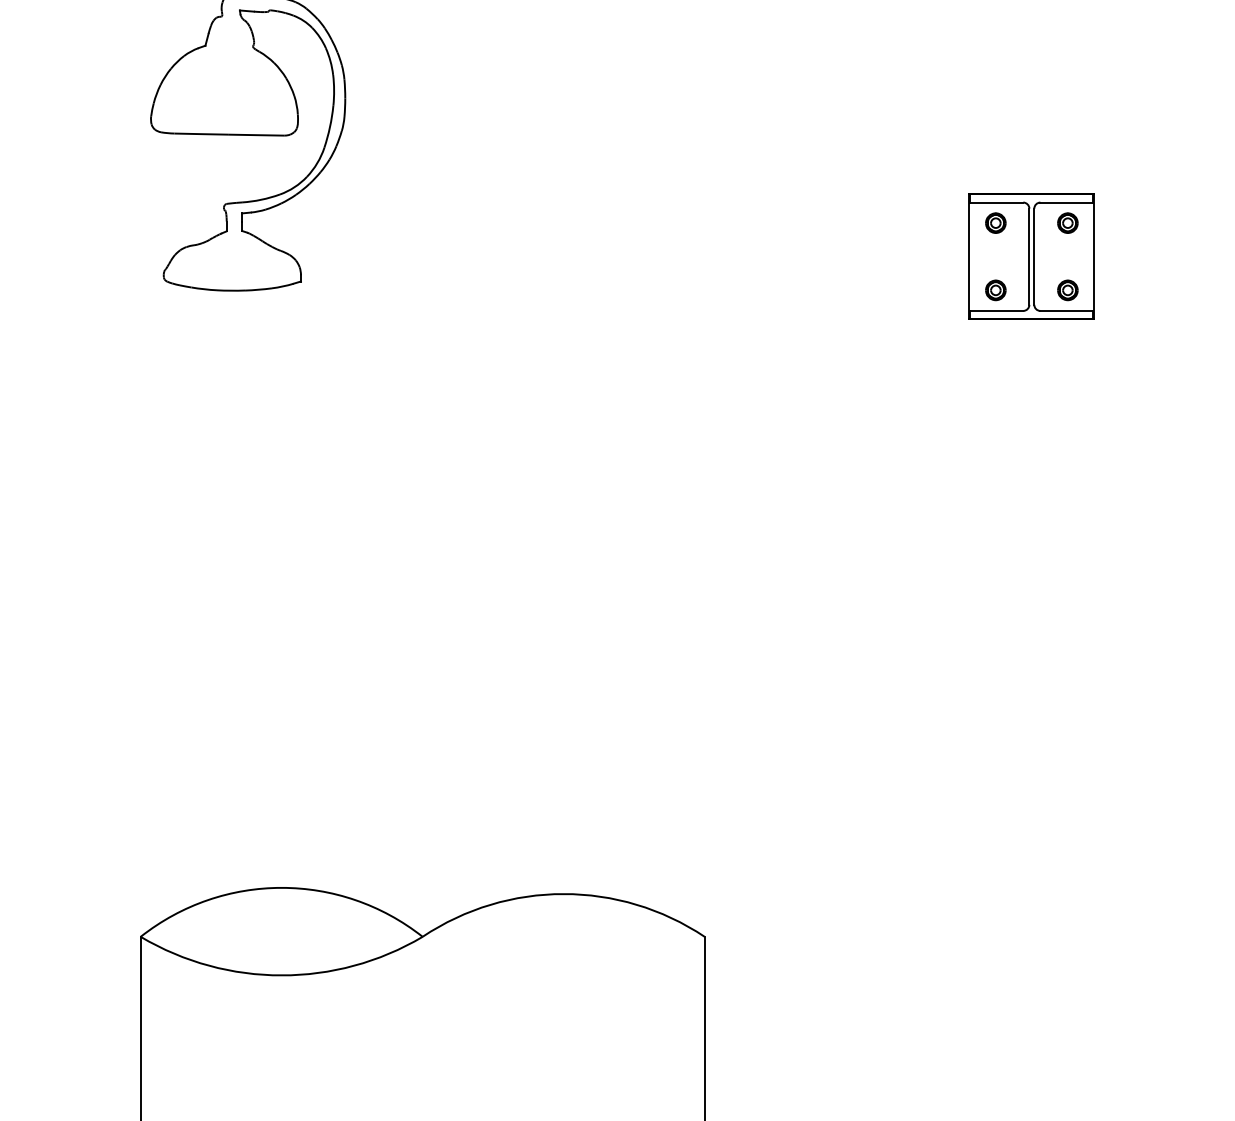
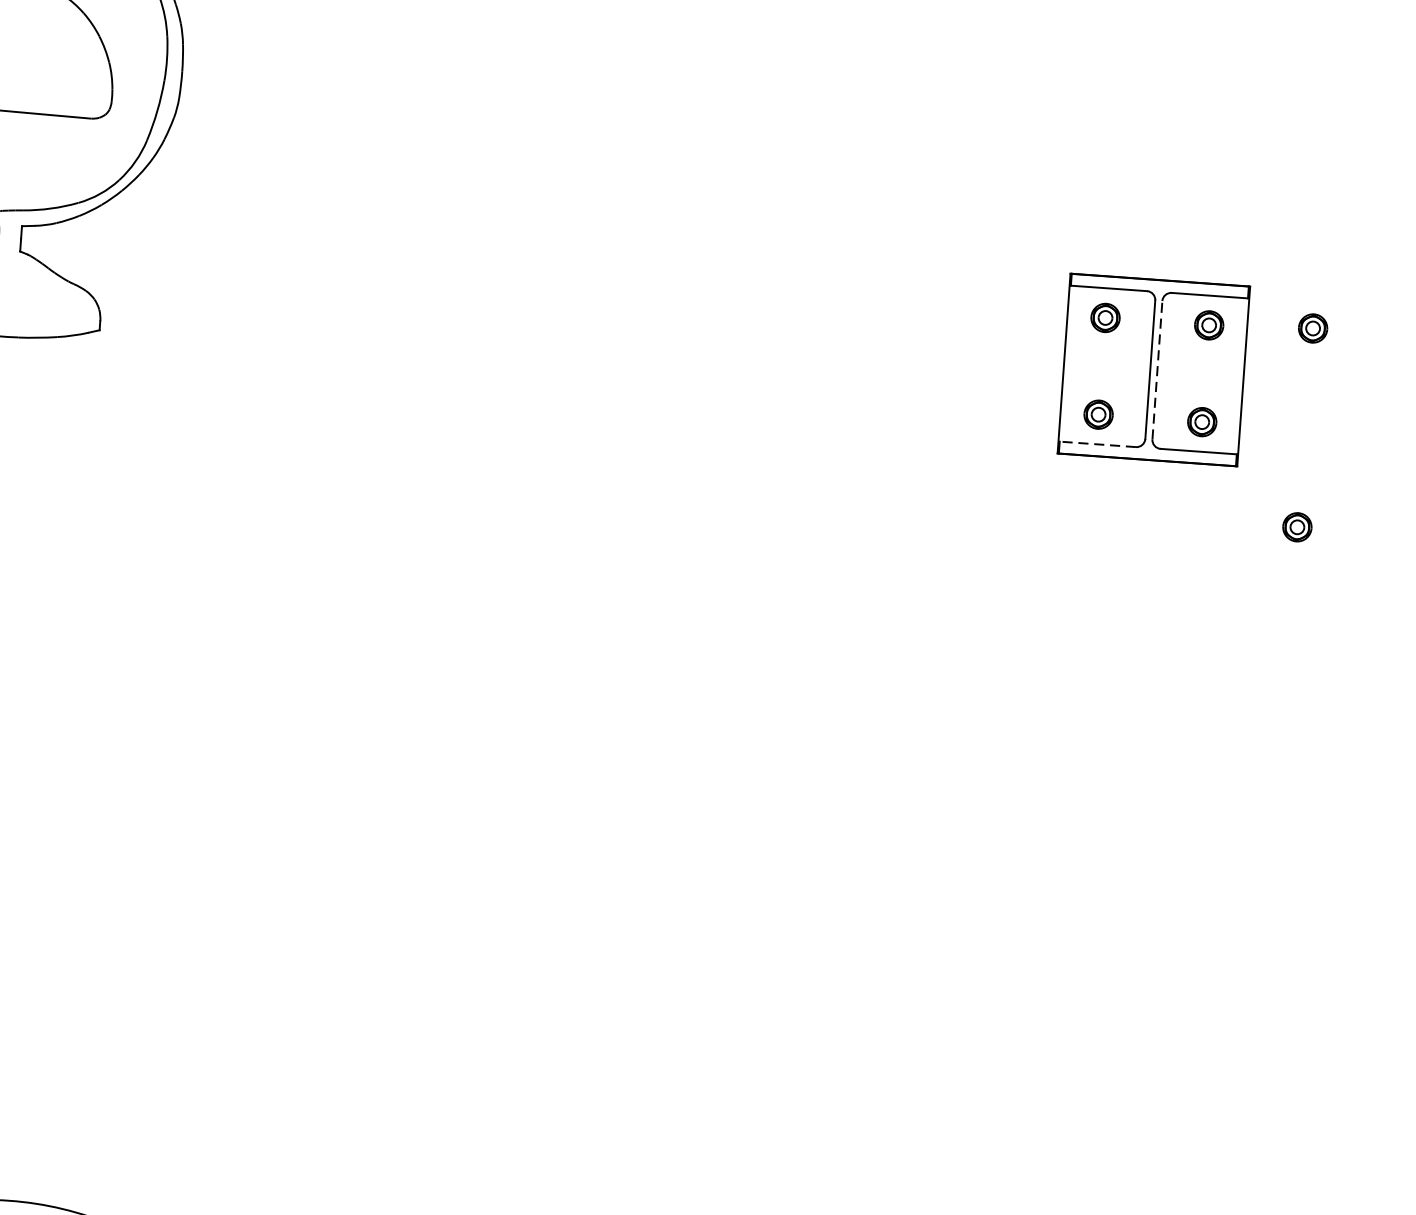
part: (1139, 219) -> (1312, 327), added
line: (1034, 256) -> (1157, 369), solid -> dashed
line: (996, 310) -> (1097, 443), solid -> dashed
part: (1138, 358) -> (1296, 527), added

